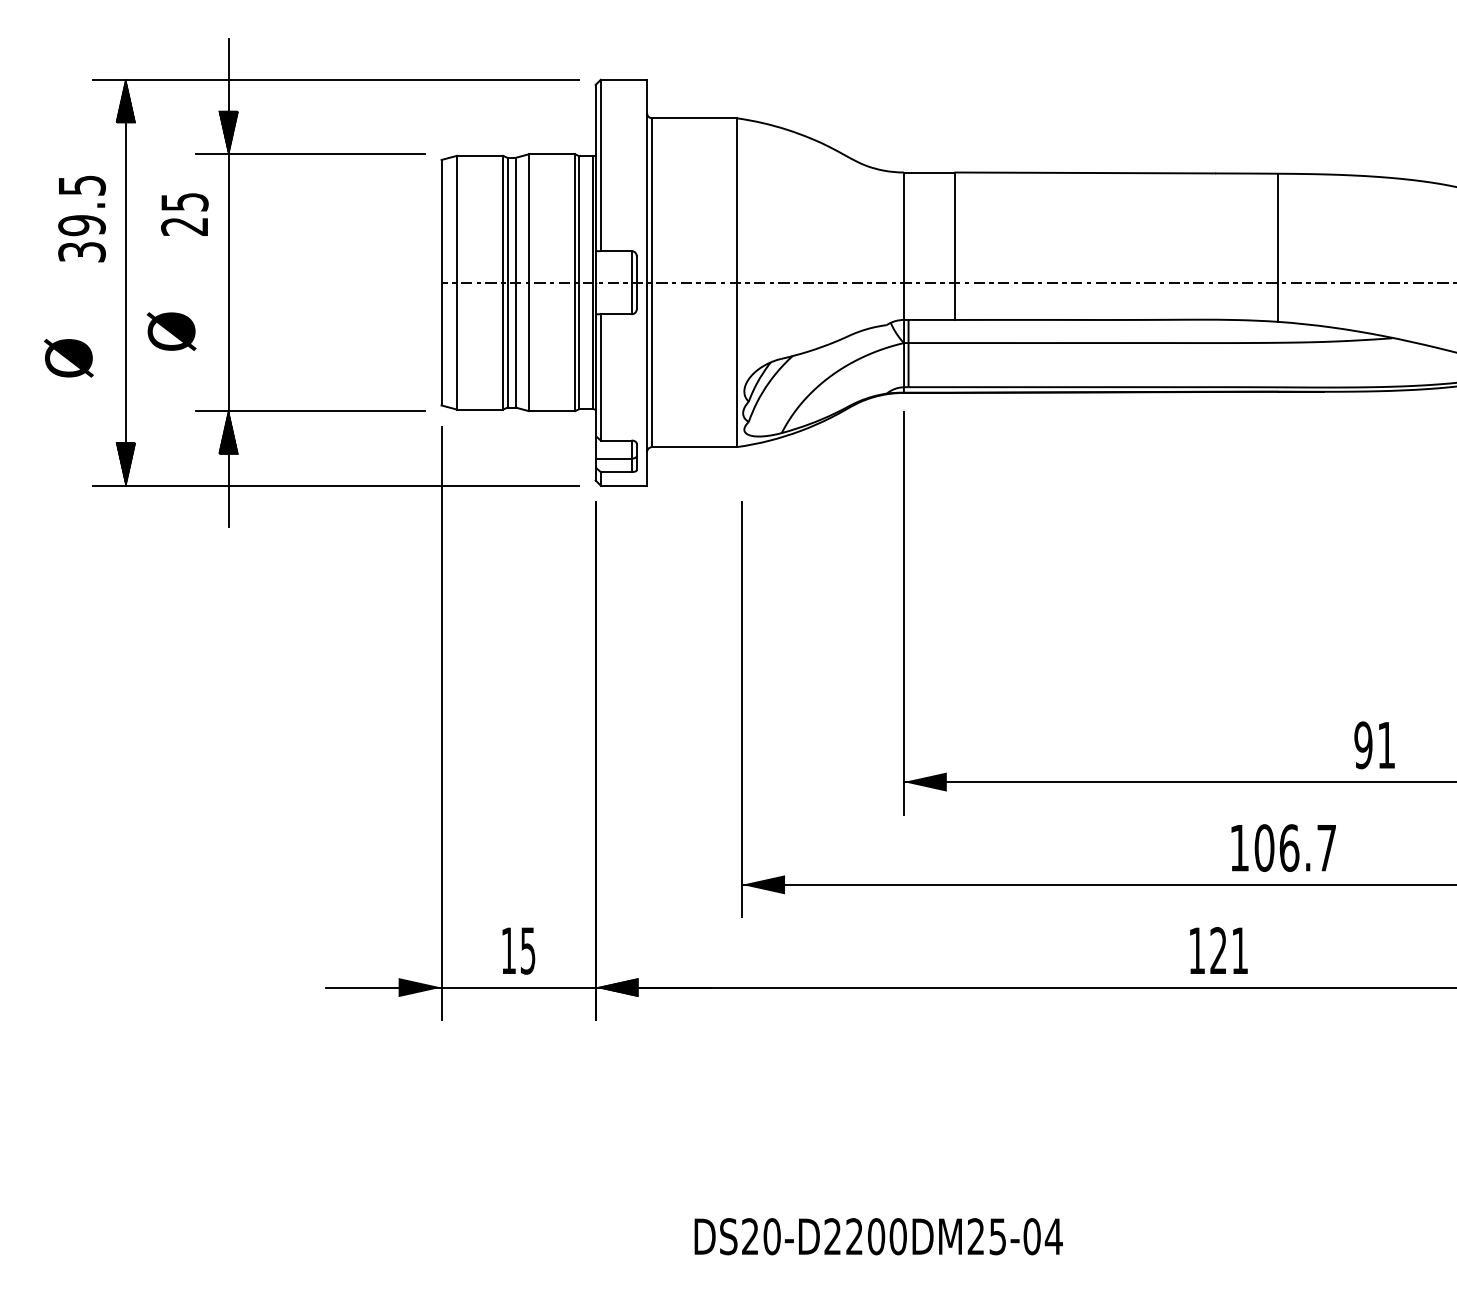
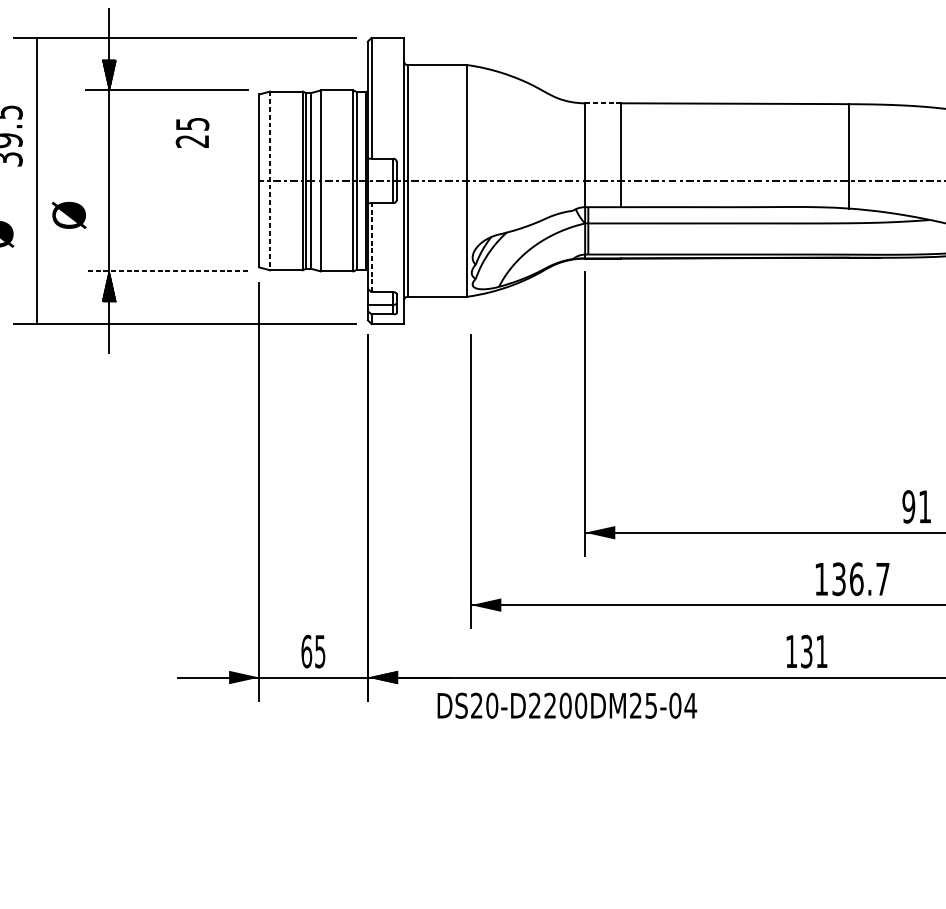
hatch: (125, 101) -> (36, 53), removed
line: (929, 172) -> (603, 103), solid -> dashed
text: (184, 214) -> (192, 132), moved
line: (456, 282) -> (269, 180), solid -> dashed
line: (600, 376) -> (371, 247), solid -> dashed
line: (310, 411) -> (166, 271), solid -> dashed
hatch: (125, 463) -> (36, 308), removed
text: (1264, 847) -> (839, 578), 106.7 -> 136.7
text: (508, 950) -> (306, 651), 15 -> 65
text: (1218, 950) -> (806, 651), 121 -> 131
text: (878, 1236) -> (567, 705), moved

